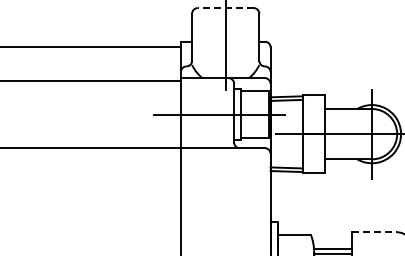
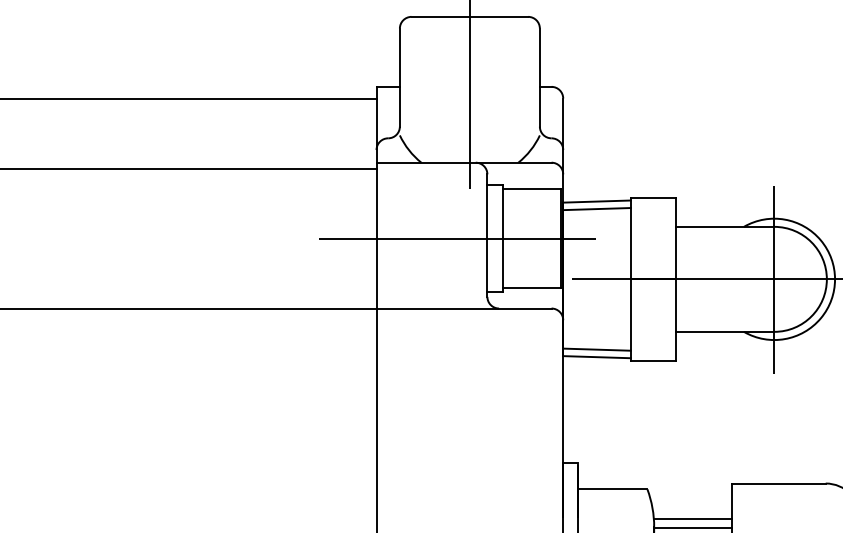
line: (225, 8) -> (469, 17), dashed -> solid
line: (374, 232) -> (779, 484), dashed -> solid

